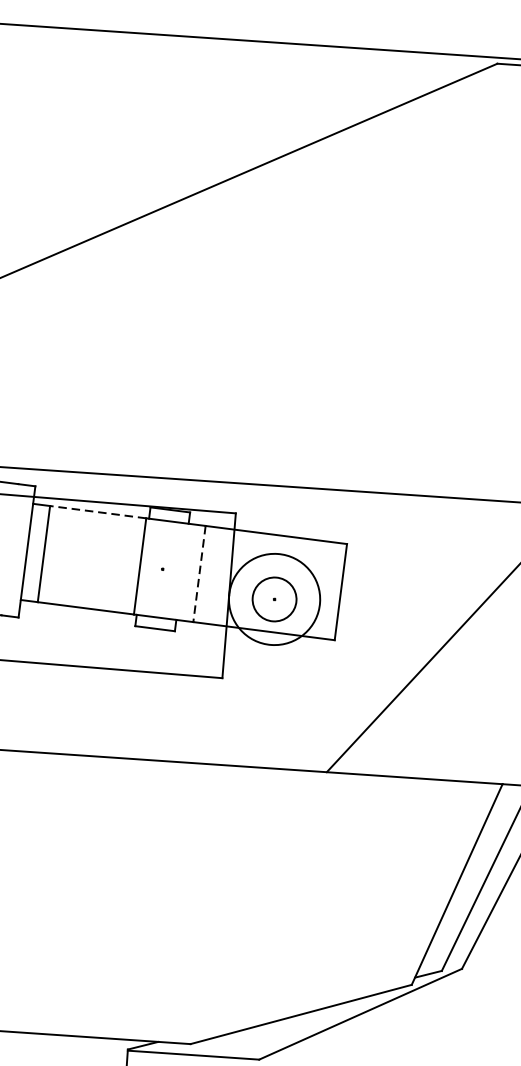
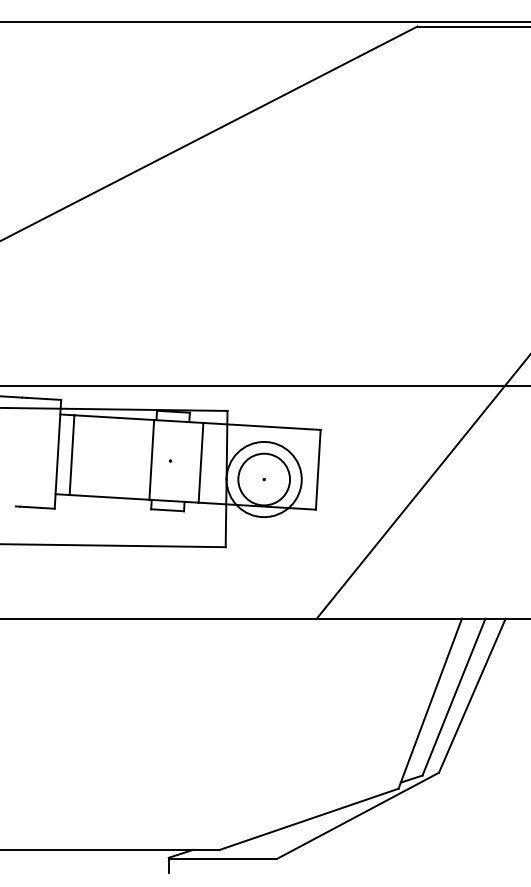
line: (98, 511) -> (114, 417), dashed -> solid
line: (200, 573) -> (201, 462), dashed -> solid
circle: (274, 599) -> (264, 479), size x1.43

